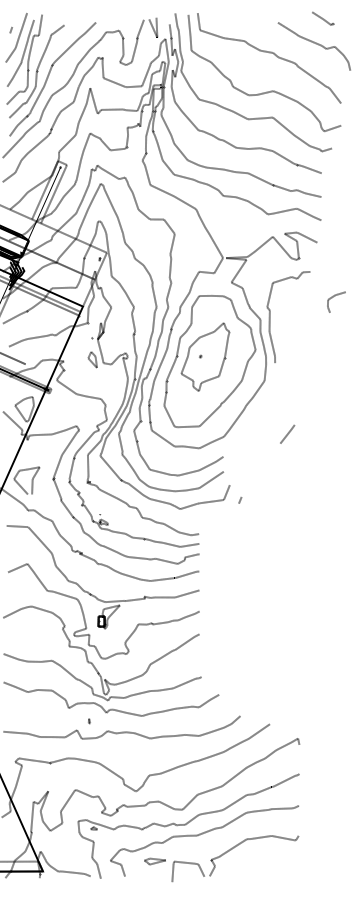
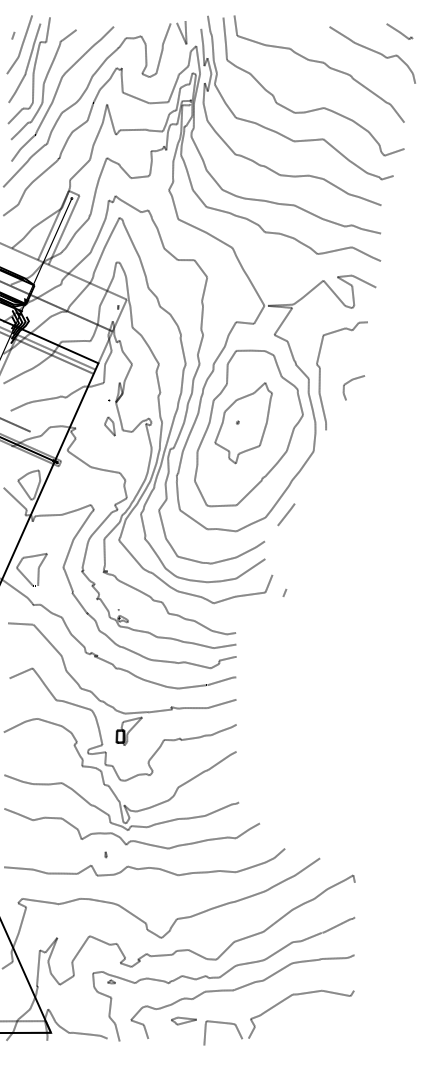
line: (323, 18) -> (400, 31), moved
line: (333, 297) -> (350, 382), moved
line: (287, 433) -> (286, 513), moved

